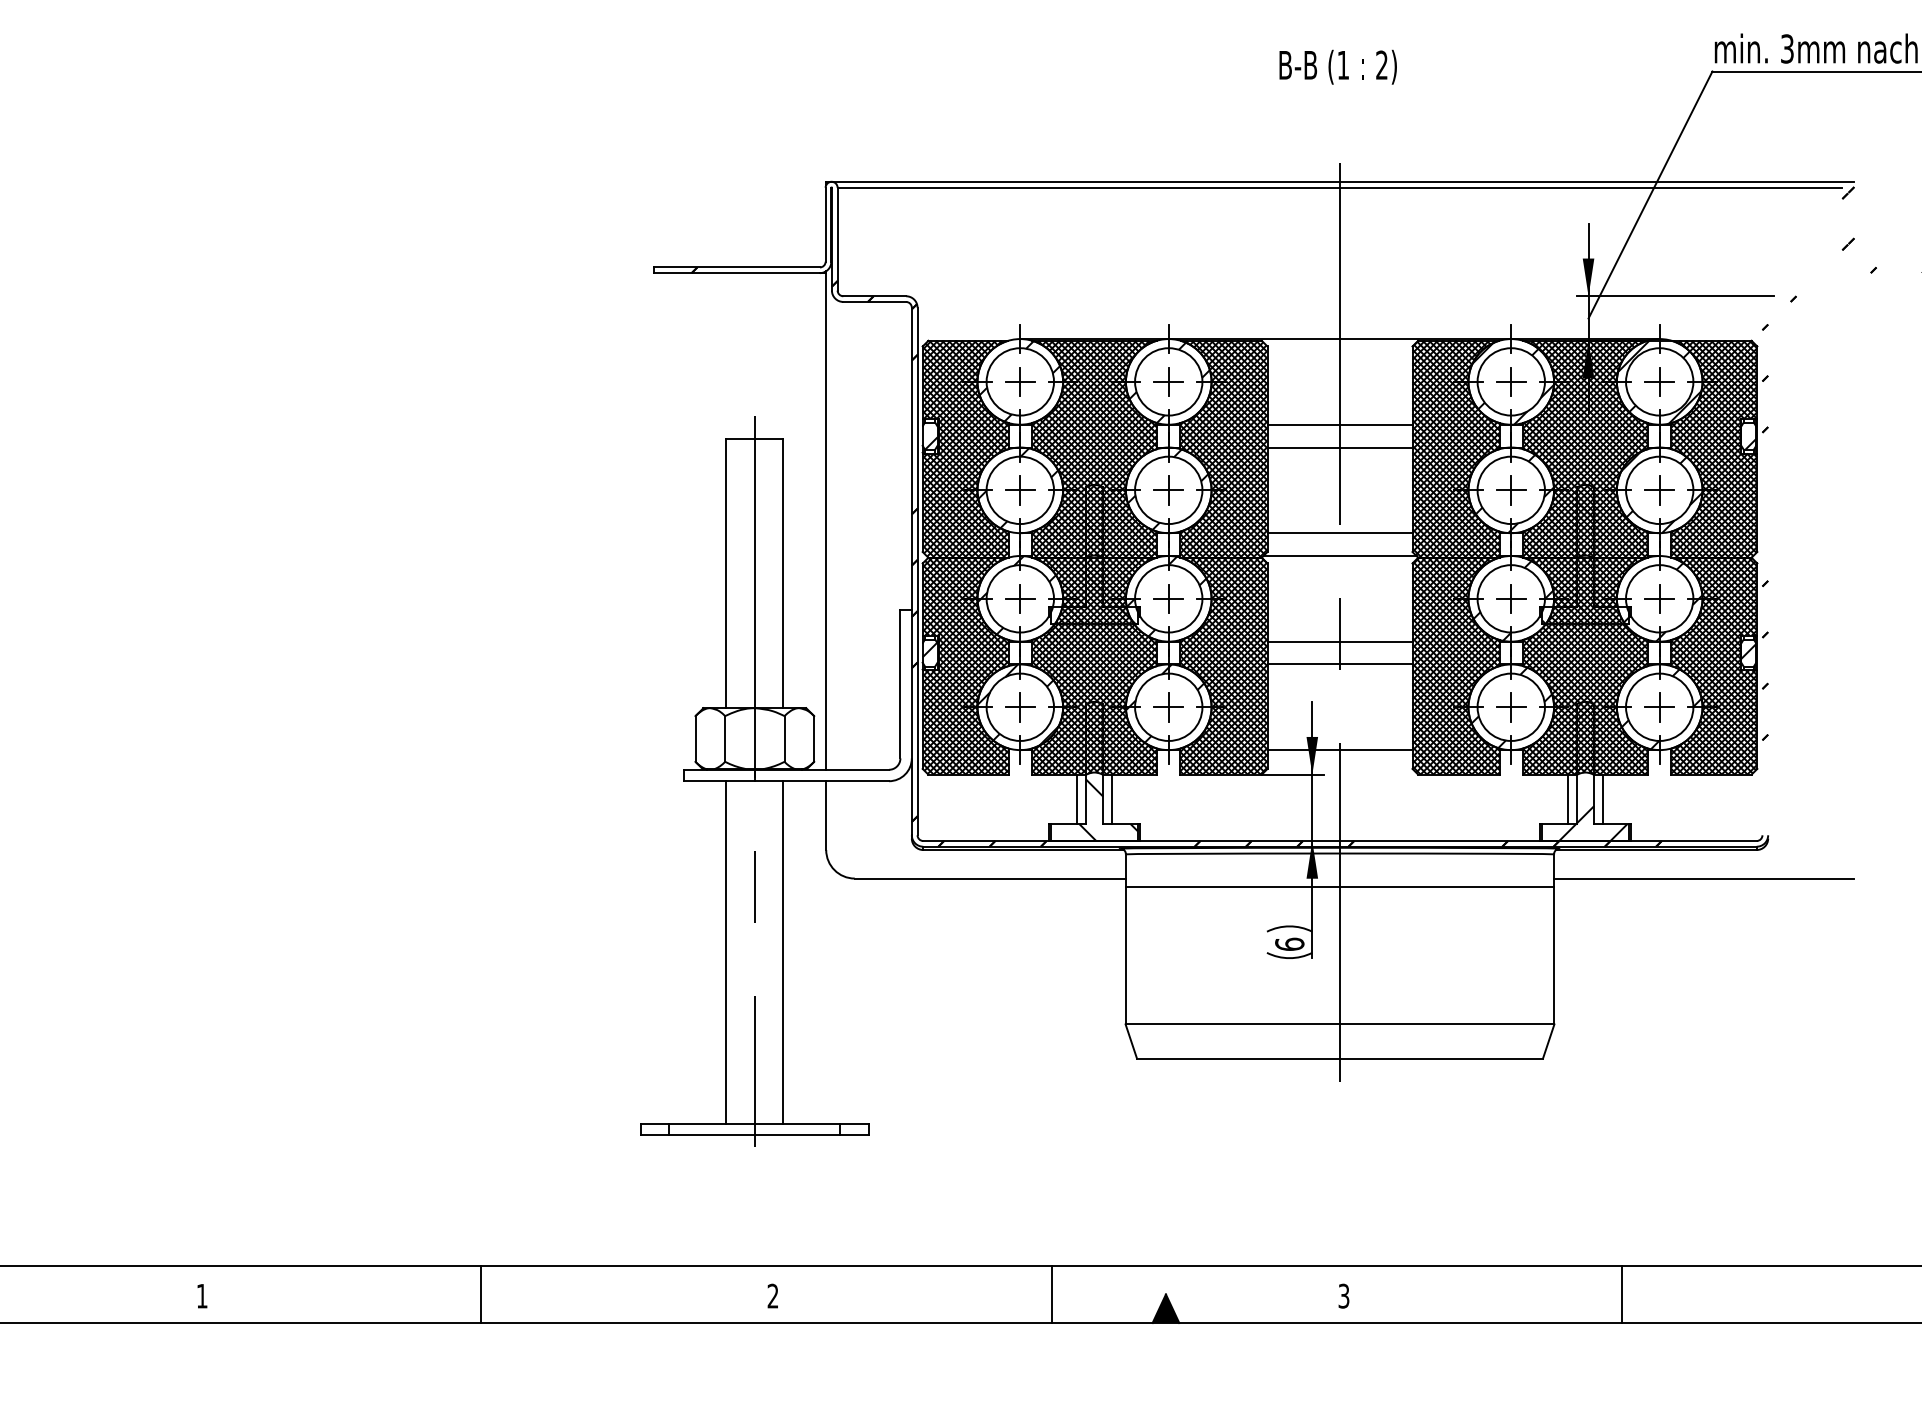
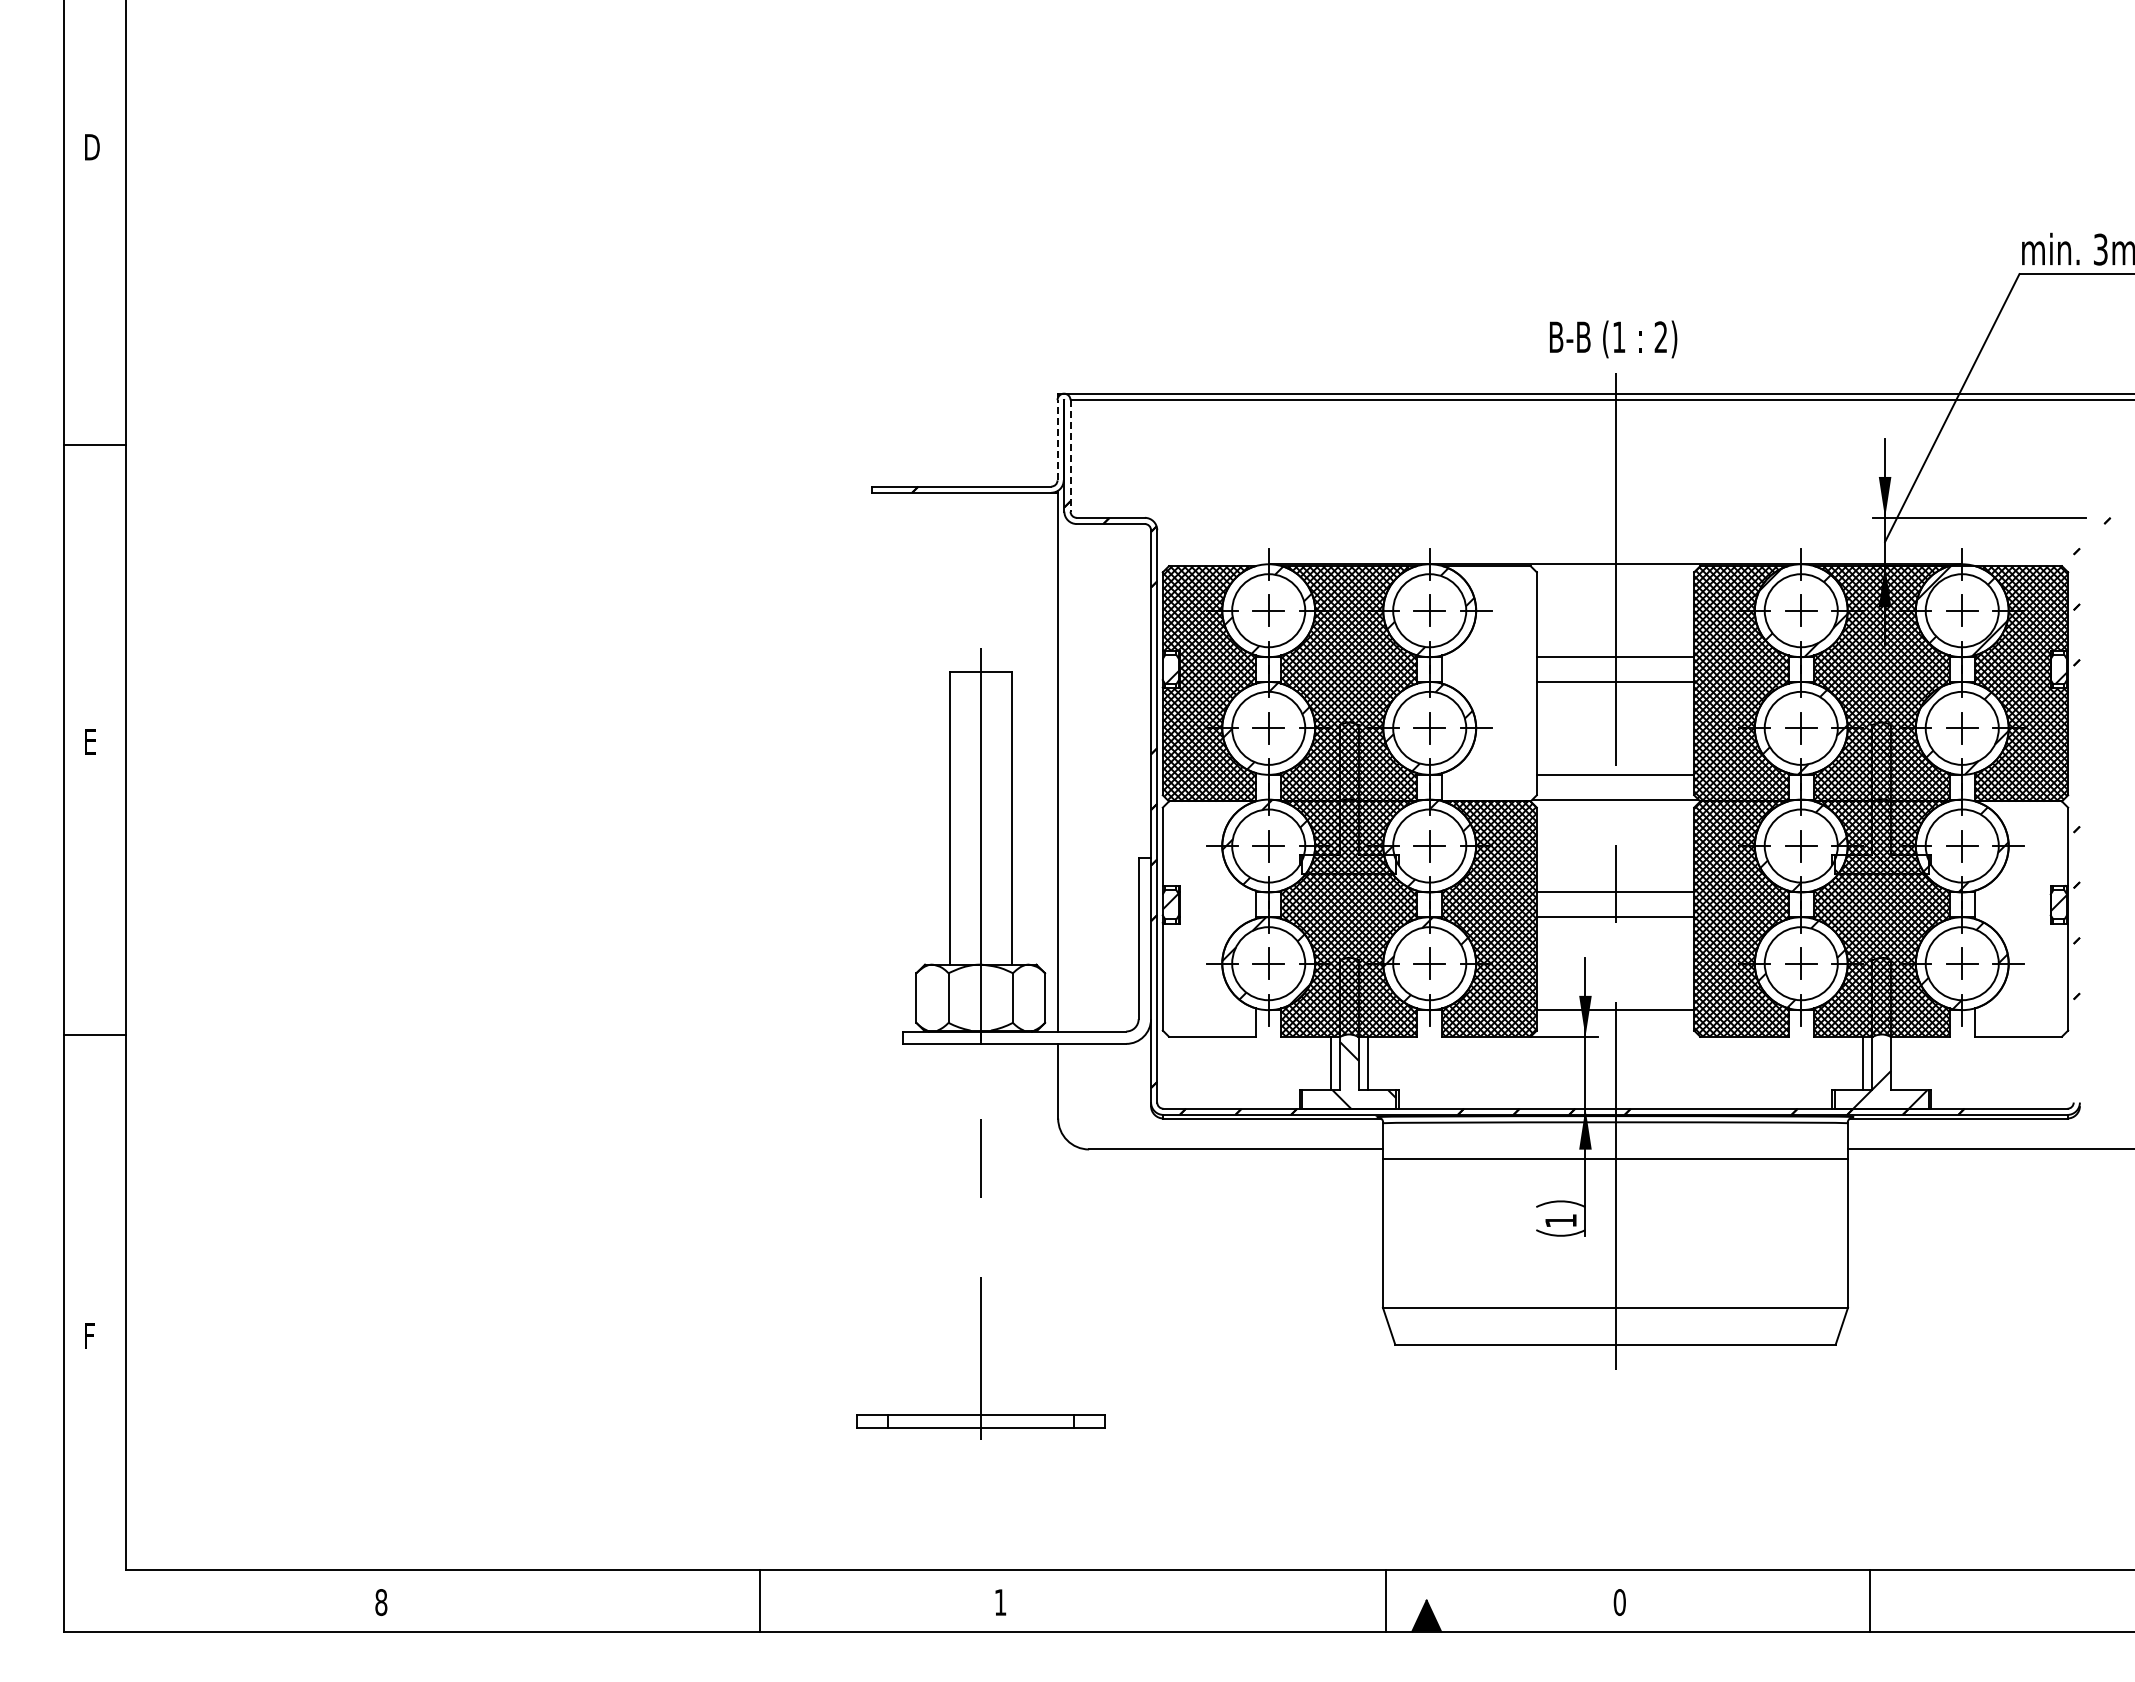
text: (1338, 67) -> (1613, 339), moved
line: (825, 224) -> (1057, 439), solid -> dashed
line: (837, 238) -> (1070, 455), solid -> dashed
hatch: (1223, 448) -> (1489, 683), removed
hatch: (965, 665) -> (1209, 918), removed
hatch: (1714, 665) -> (2021, 918), removed
line: (1602, 799) -> (1900, 1063), removed
text: (1289, 944) -> (1560, 1220), 6 -> 1
line: (726, 952) -> (949, 1229), removed
line: (783, 952) -> (1011, 1229), removed
line: (480, 1294) -> (760, 1600), moved
line: (1051, 1294) -> (1385, 1600), moved
line: (1622, 1294) -> (1869, 1600), moved
text: (202, 1296) -> (381, 1602), 1 -> 8
text: (773, 1296) -> (1000, 1602), 2 -> 1
text: (1343, 1296) -> (1619, 1602), 3 -> 0

